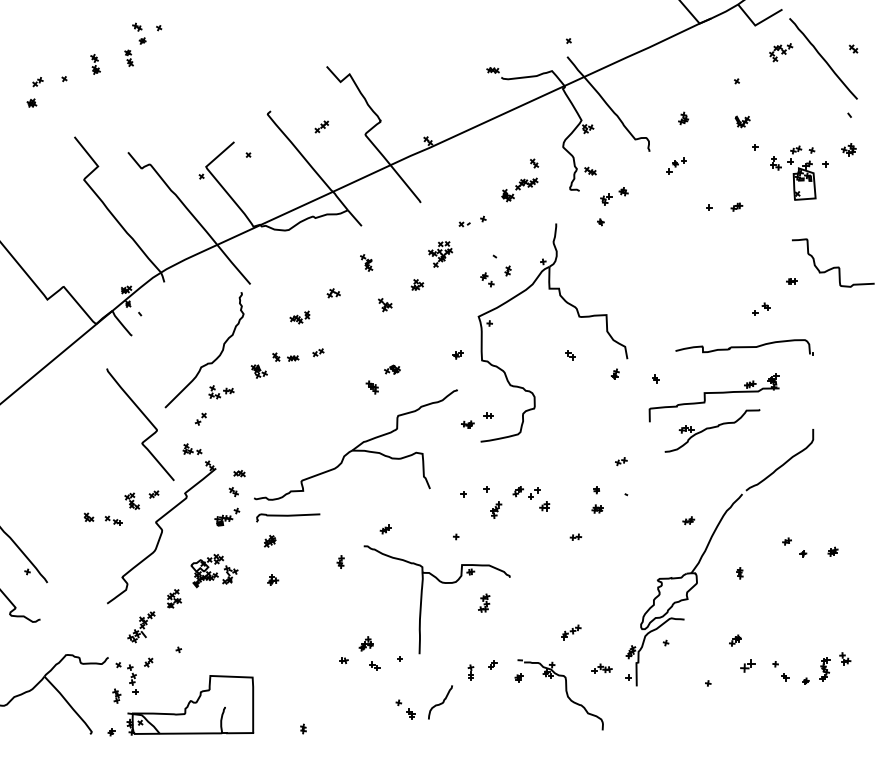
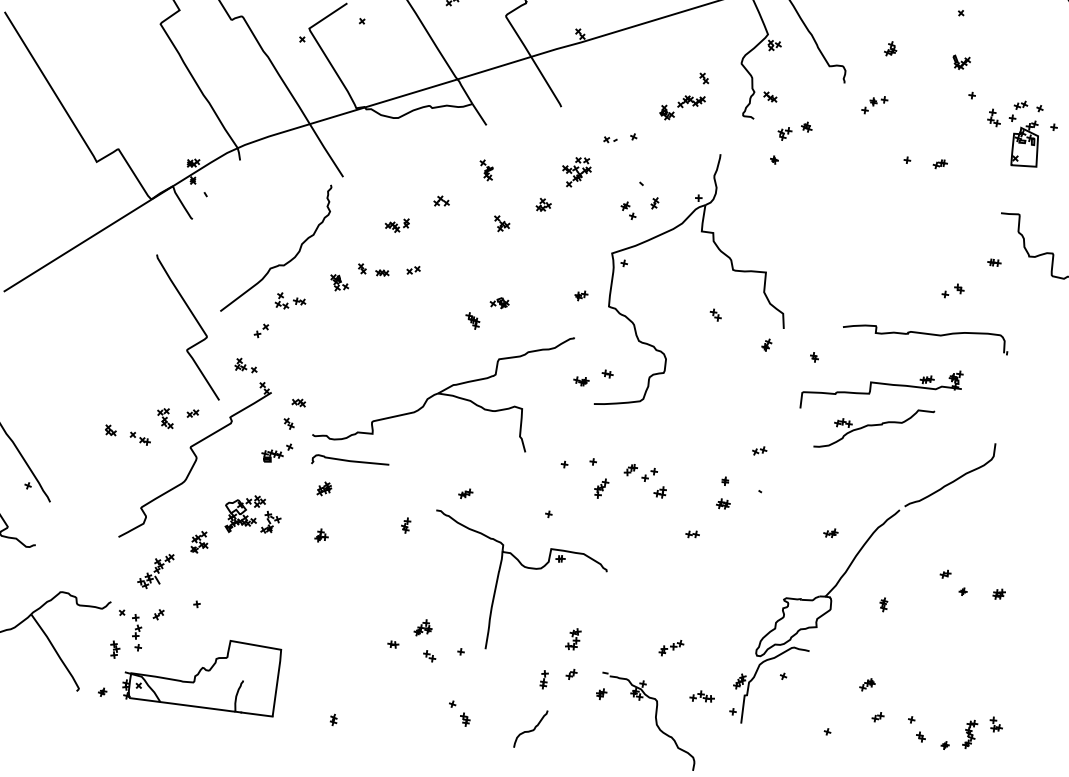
part: (484, 602) -> (573, 638), moved
part: (747, 665) -> (877, 716), size x0.62
curve: (441, 702) -> (531, 729), moved

